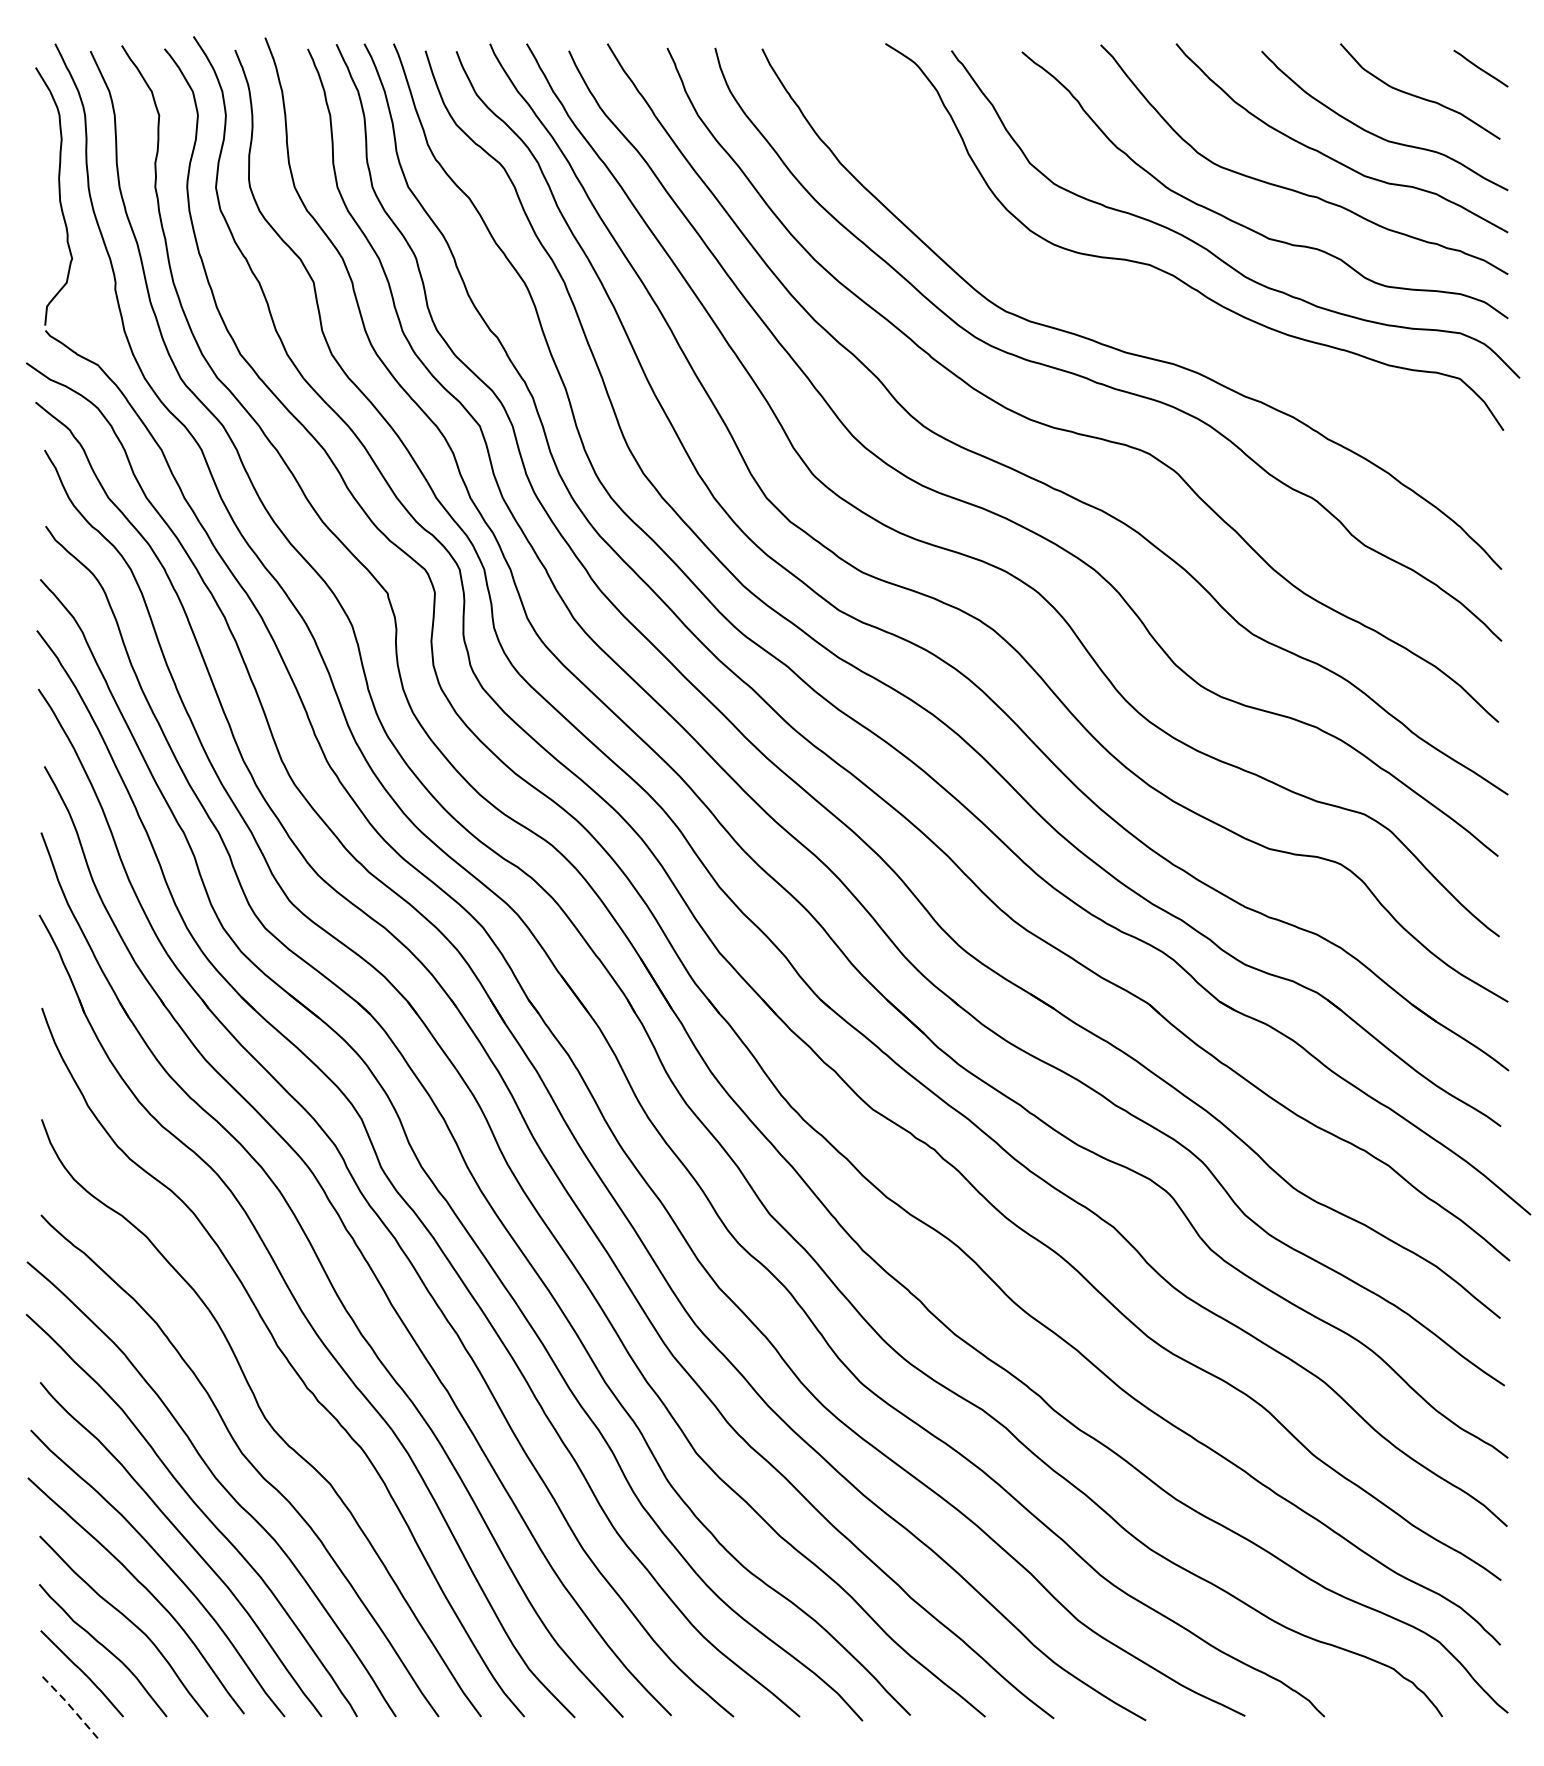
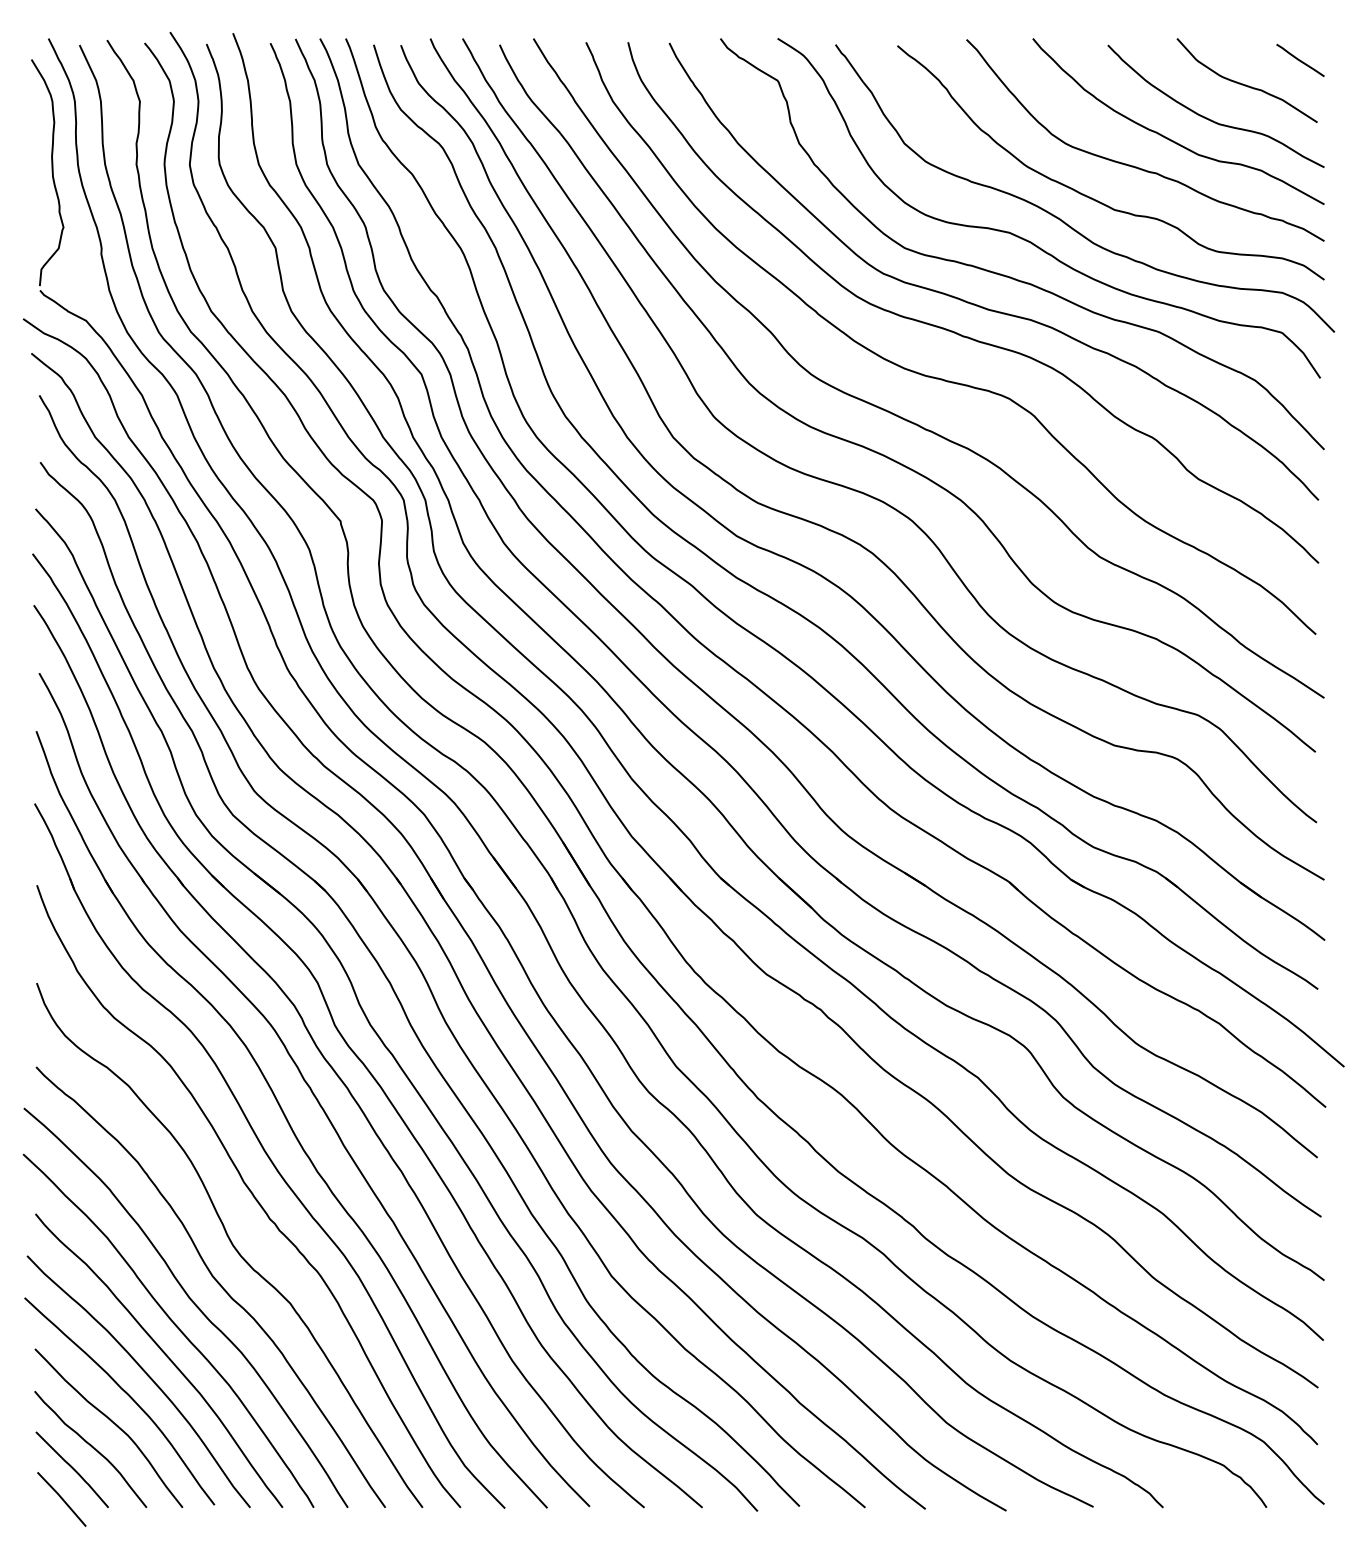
curve: (1150, 314) -> (1010, 276), added
line: (71, 1707) -> (62, 1499), dashed -> solid

